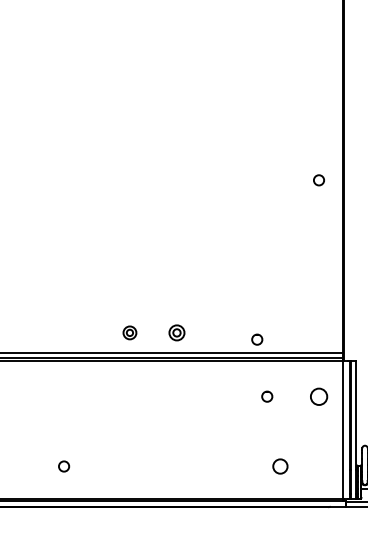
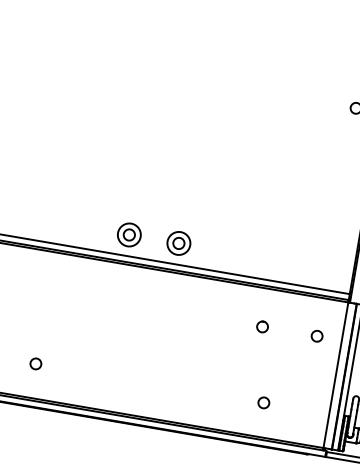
part: (129, 332) -> (128, 234), size x1.67
part: (176, 332) -> (178, 242), size x1.43
circle: (257, 339) -> (262, 264), removed
circle: (318, 396) -> (316, 335), size x0.62
circle: (280, 466) -> (263, 402), size x0.71

